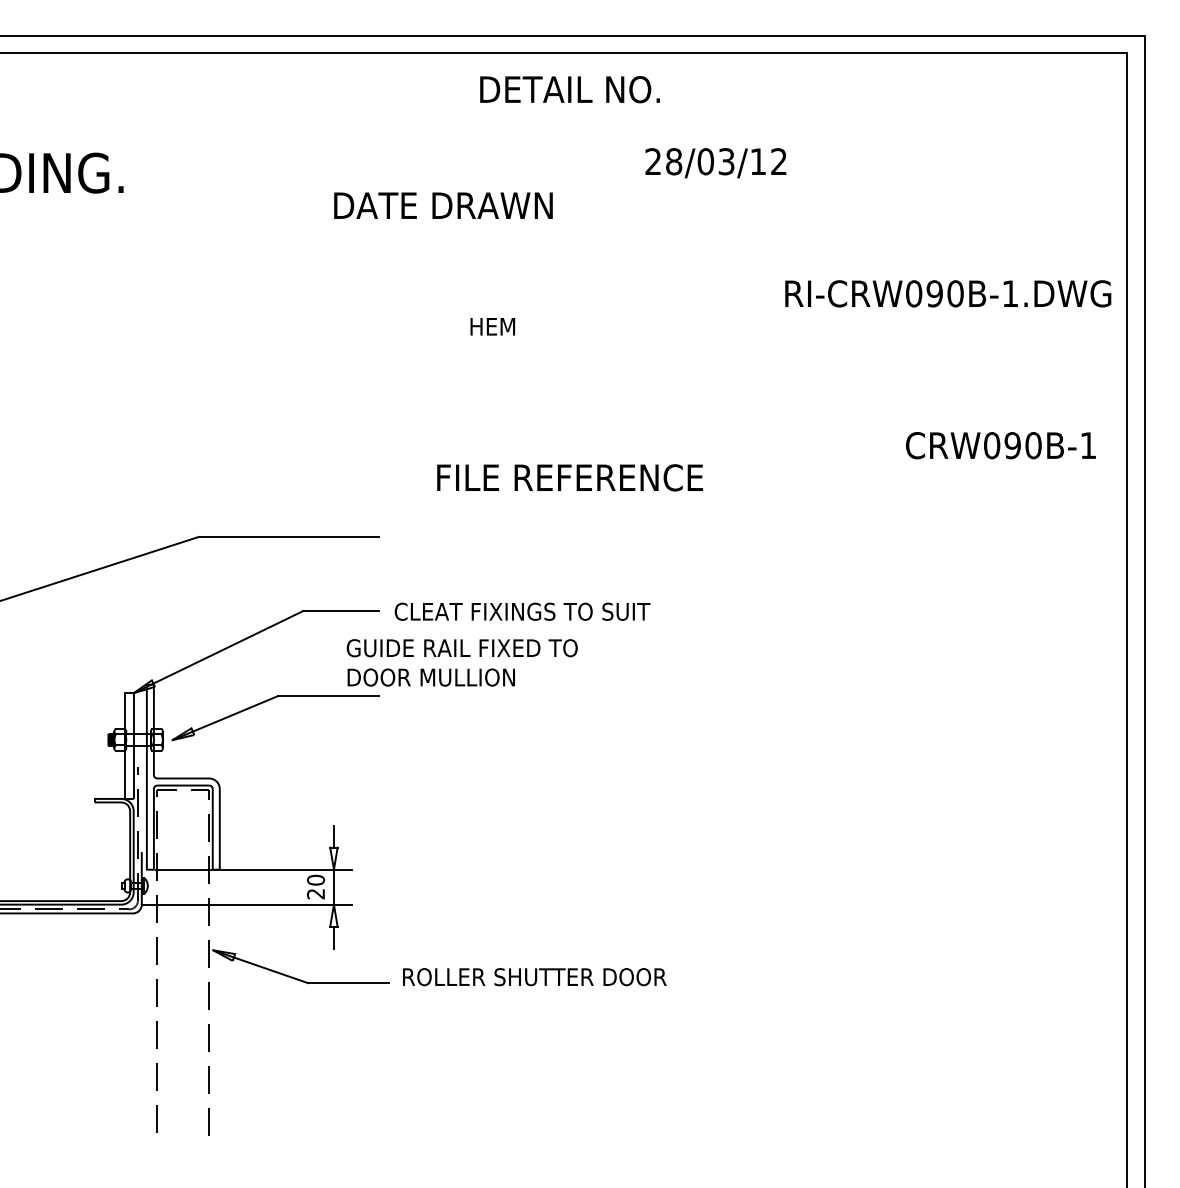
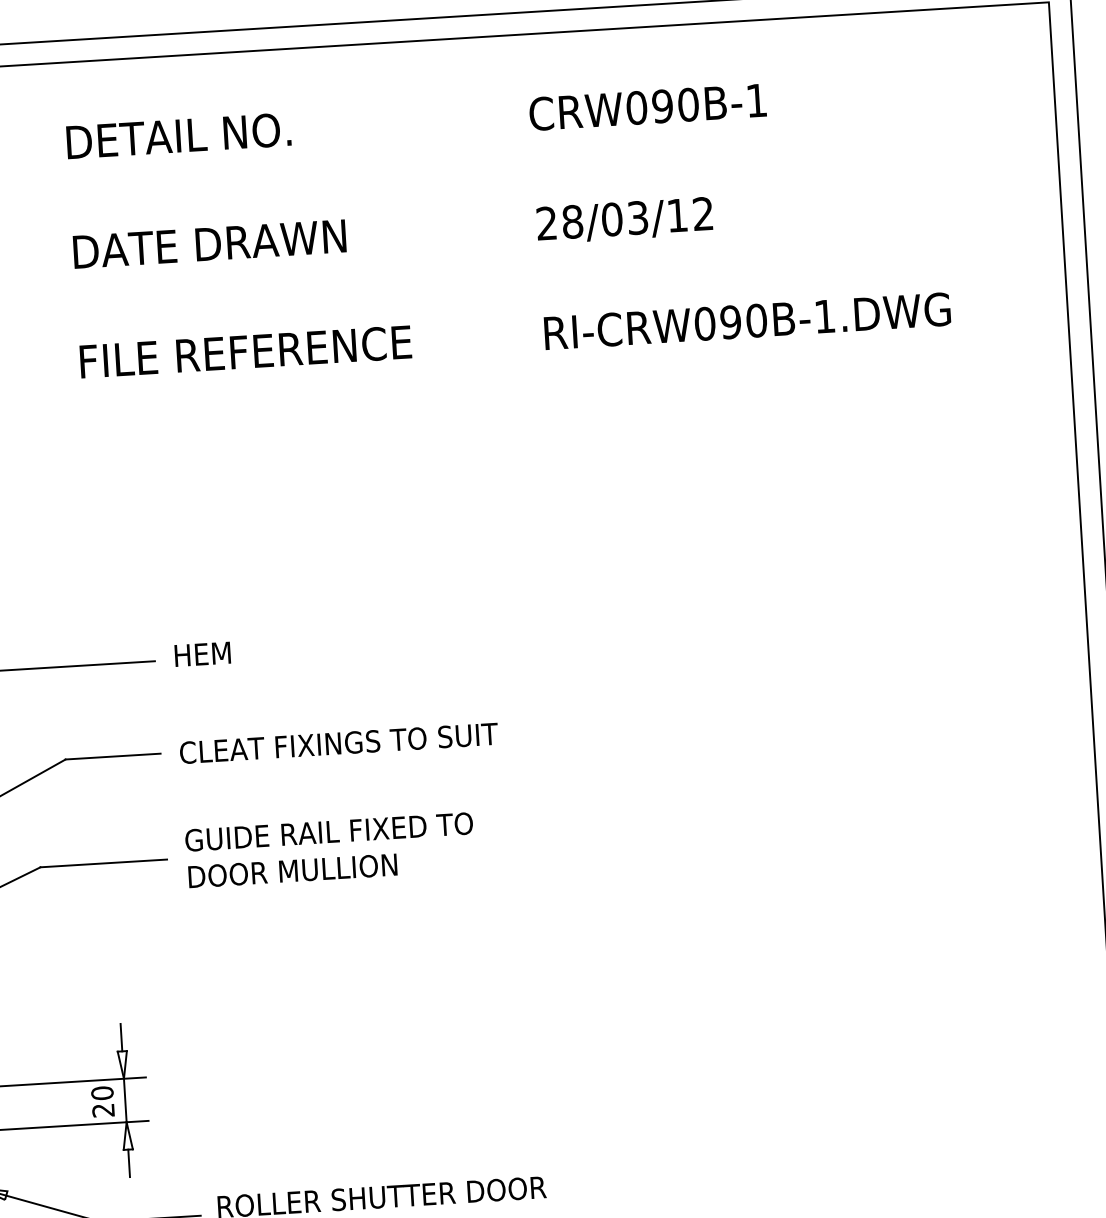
text: (569, 89) -> (178, 135), moved
text: (715, 163) -> (624, 220), moved
text: (948, 293) -> (747, 320), moved
text: (492, 326) -> (202, 654), moved
text: (1000, 445) -> (647, 107), moved
text: (569, 477) -> (245, 351), moved
text: (461, 662) -> (329, 849), moved

